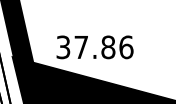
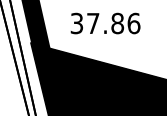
text: (94, 47) -> (105, 23), moved

